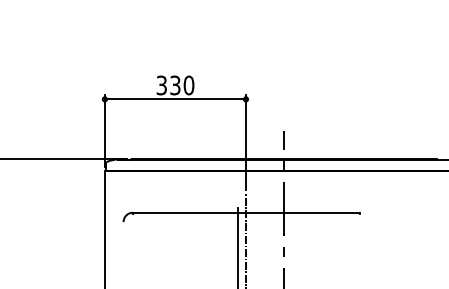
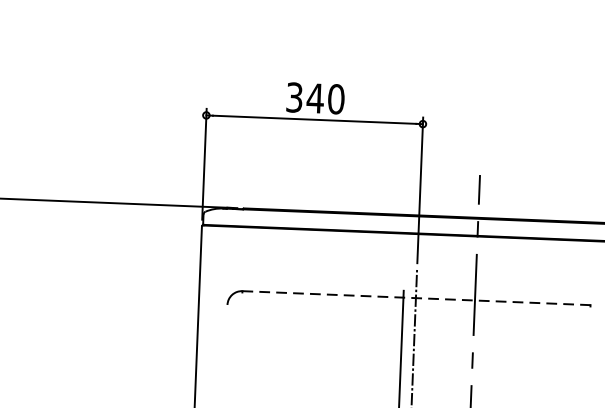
text: (174, 85) -> (314, 98), 330 -> 340
line: (246, 212) -> (416, 297), solid -> dashed

